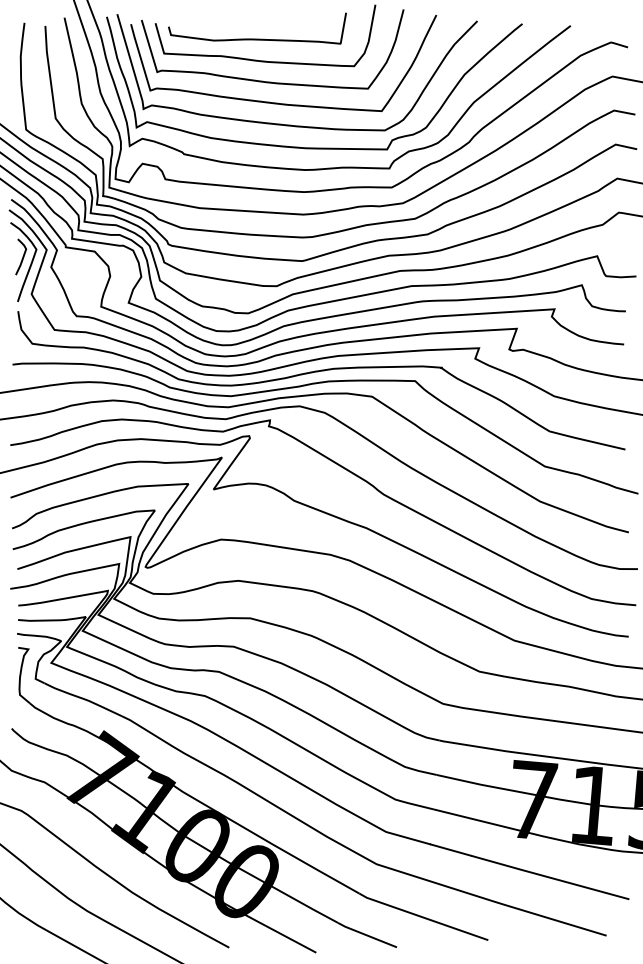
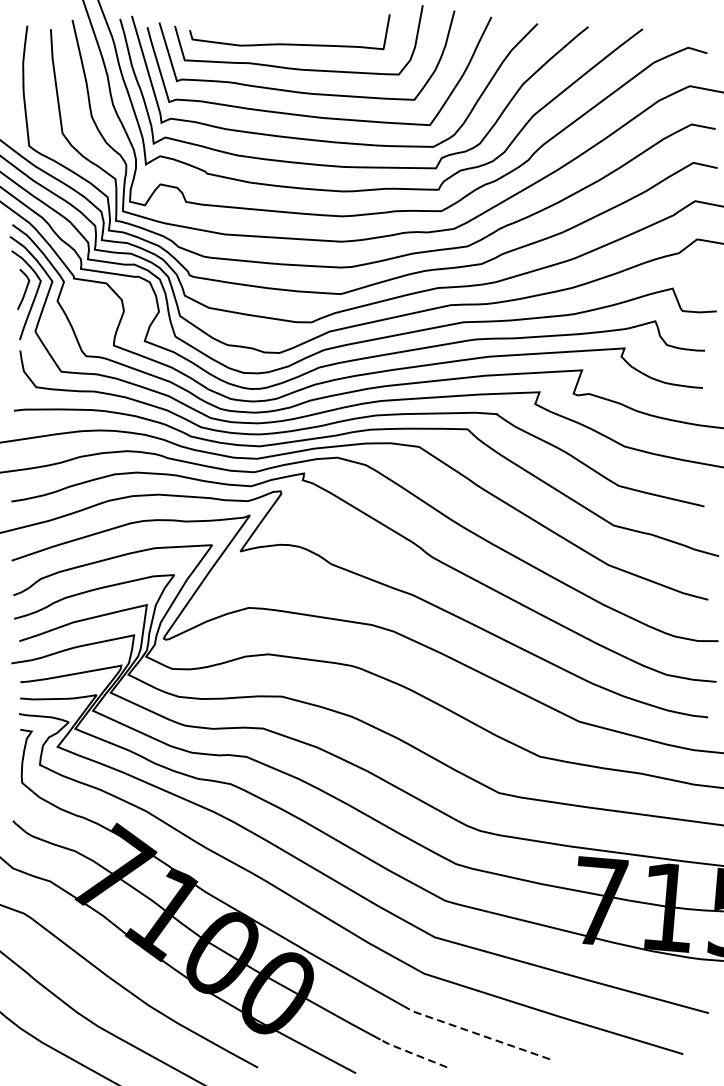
line: (422, 917) -> (475, 1033), solid -> dashed
line: (366, 935) -> (412, 1053), solid -> dashed

